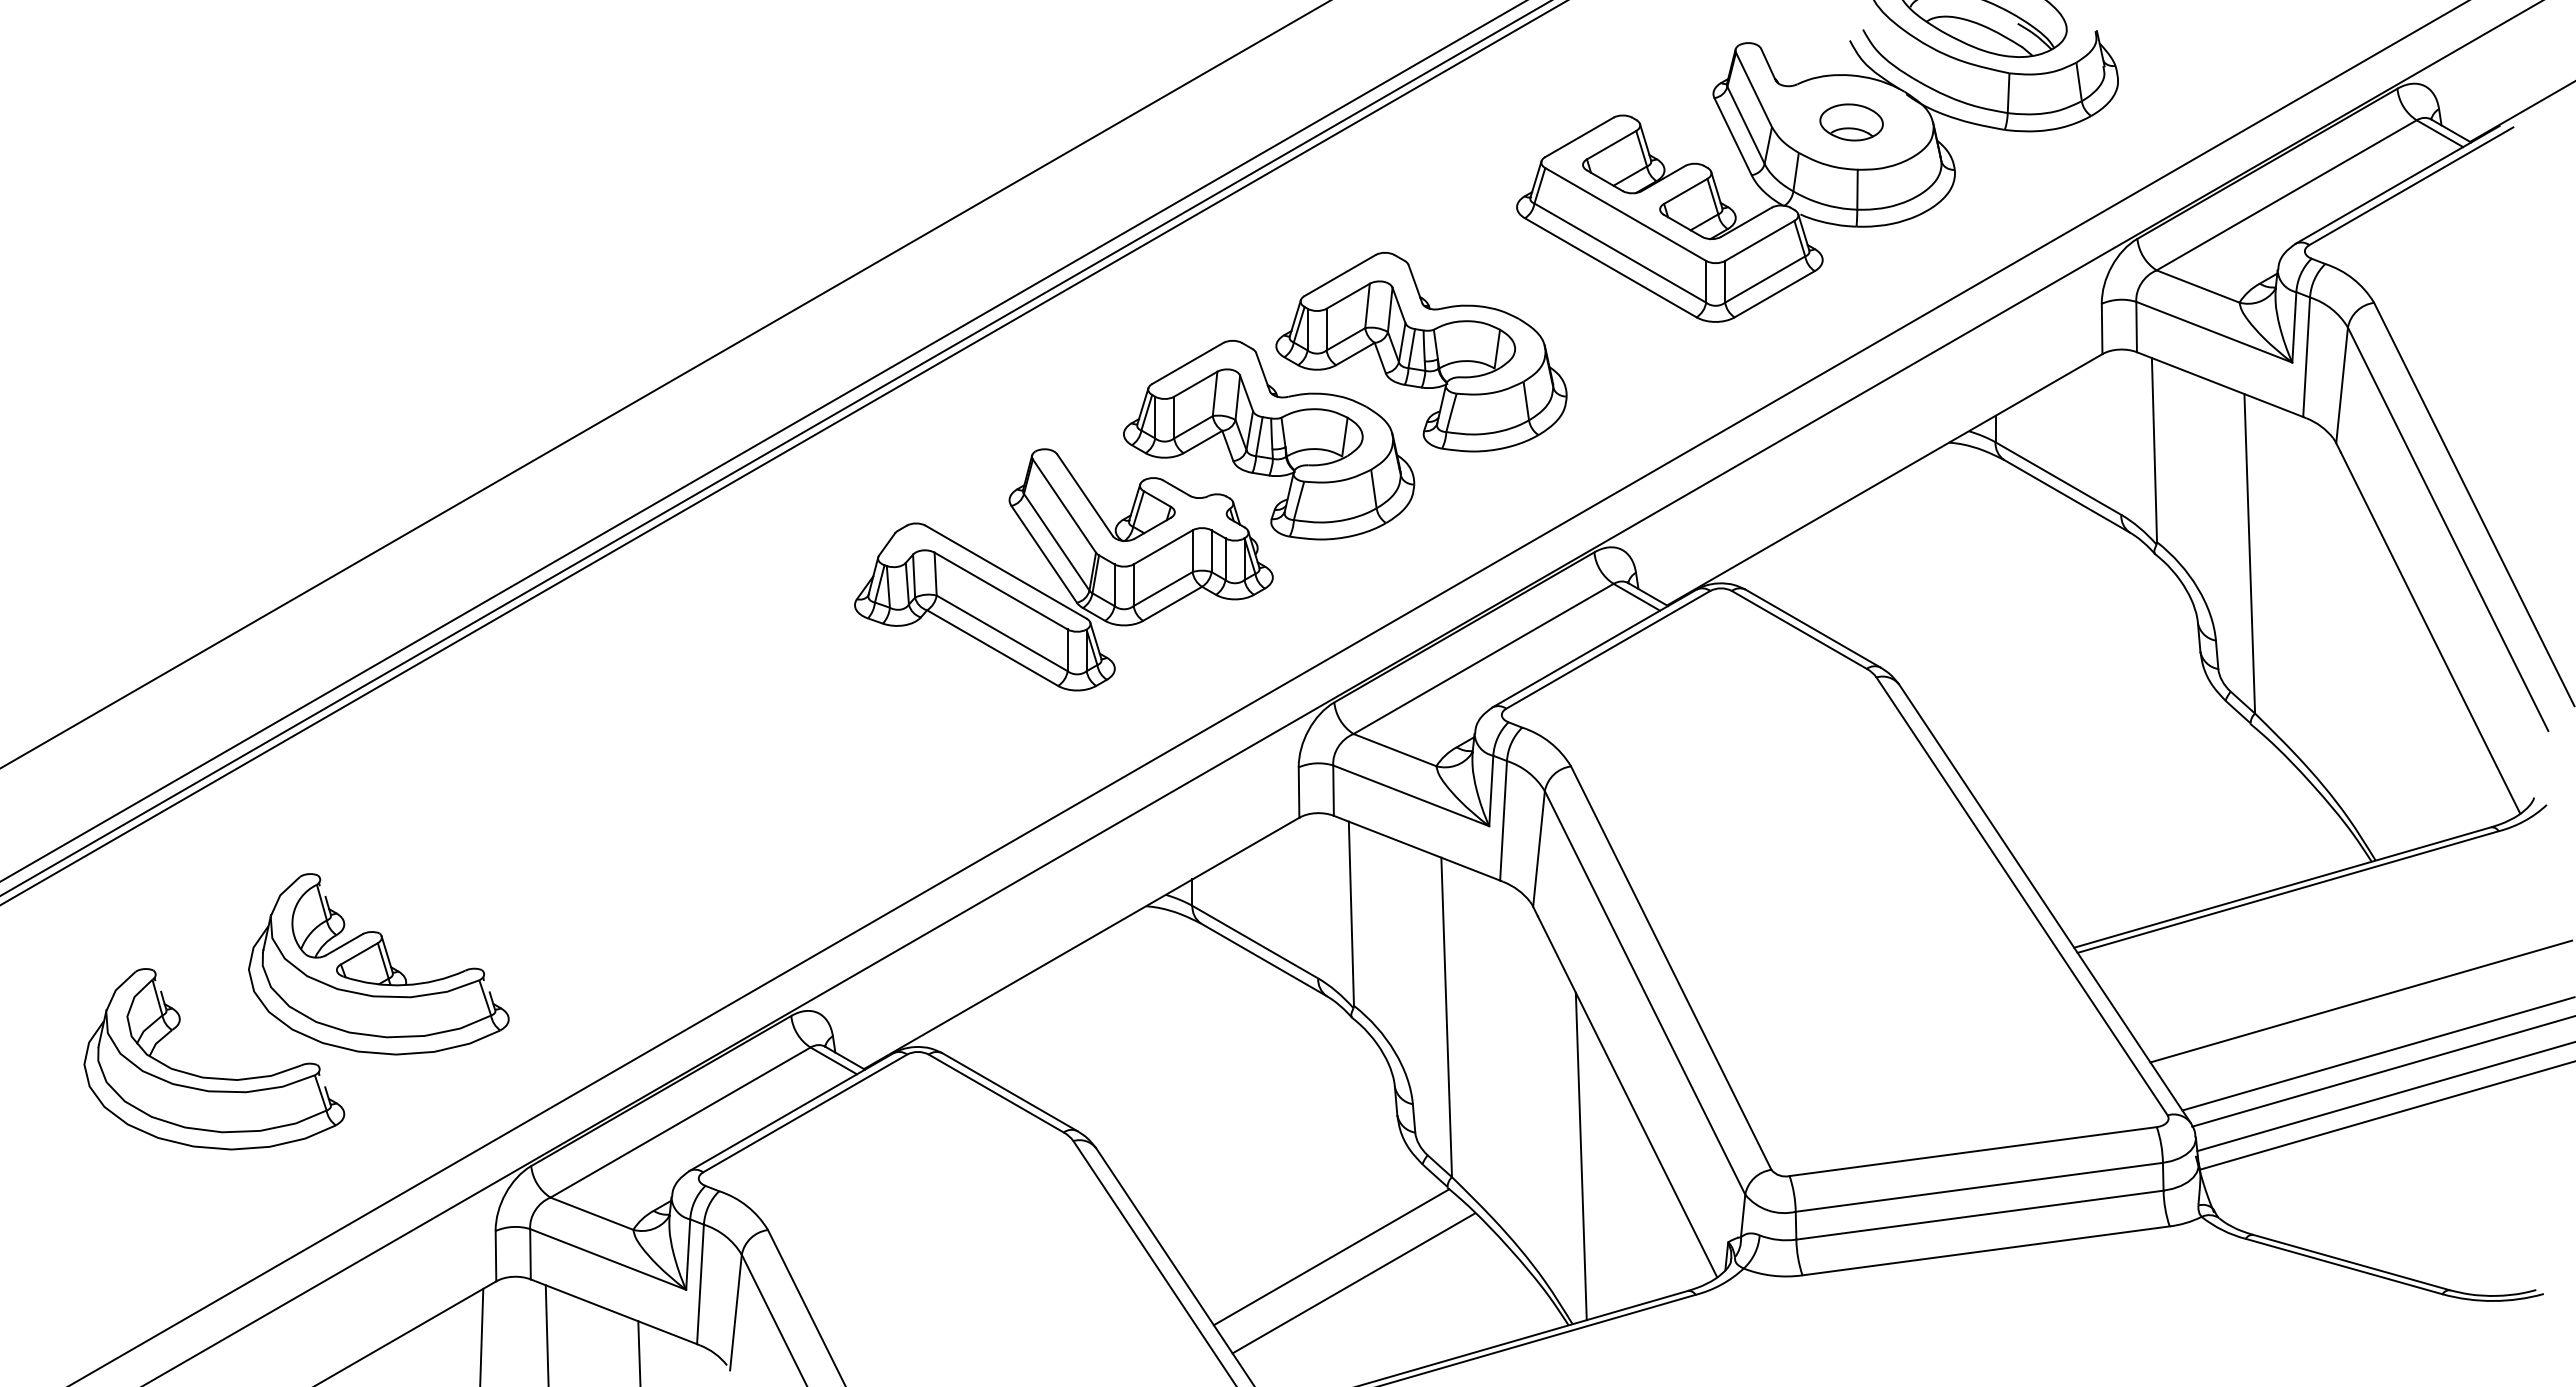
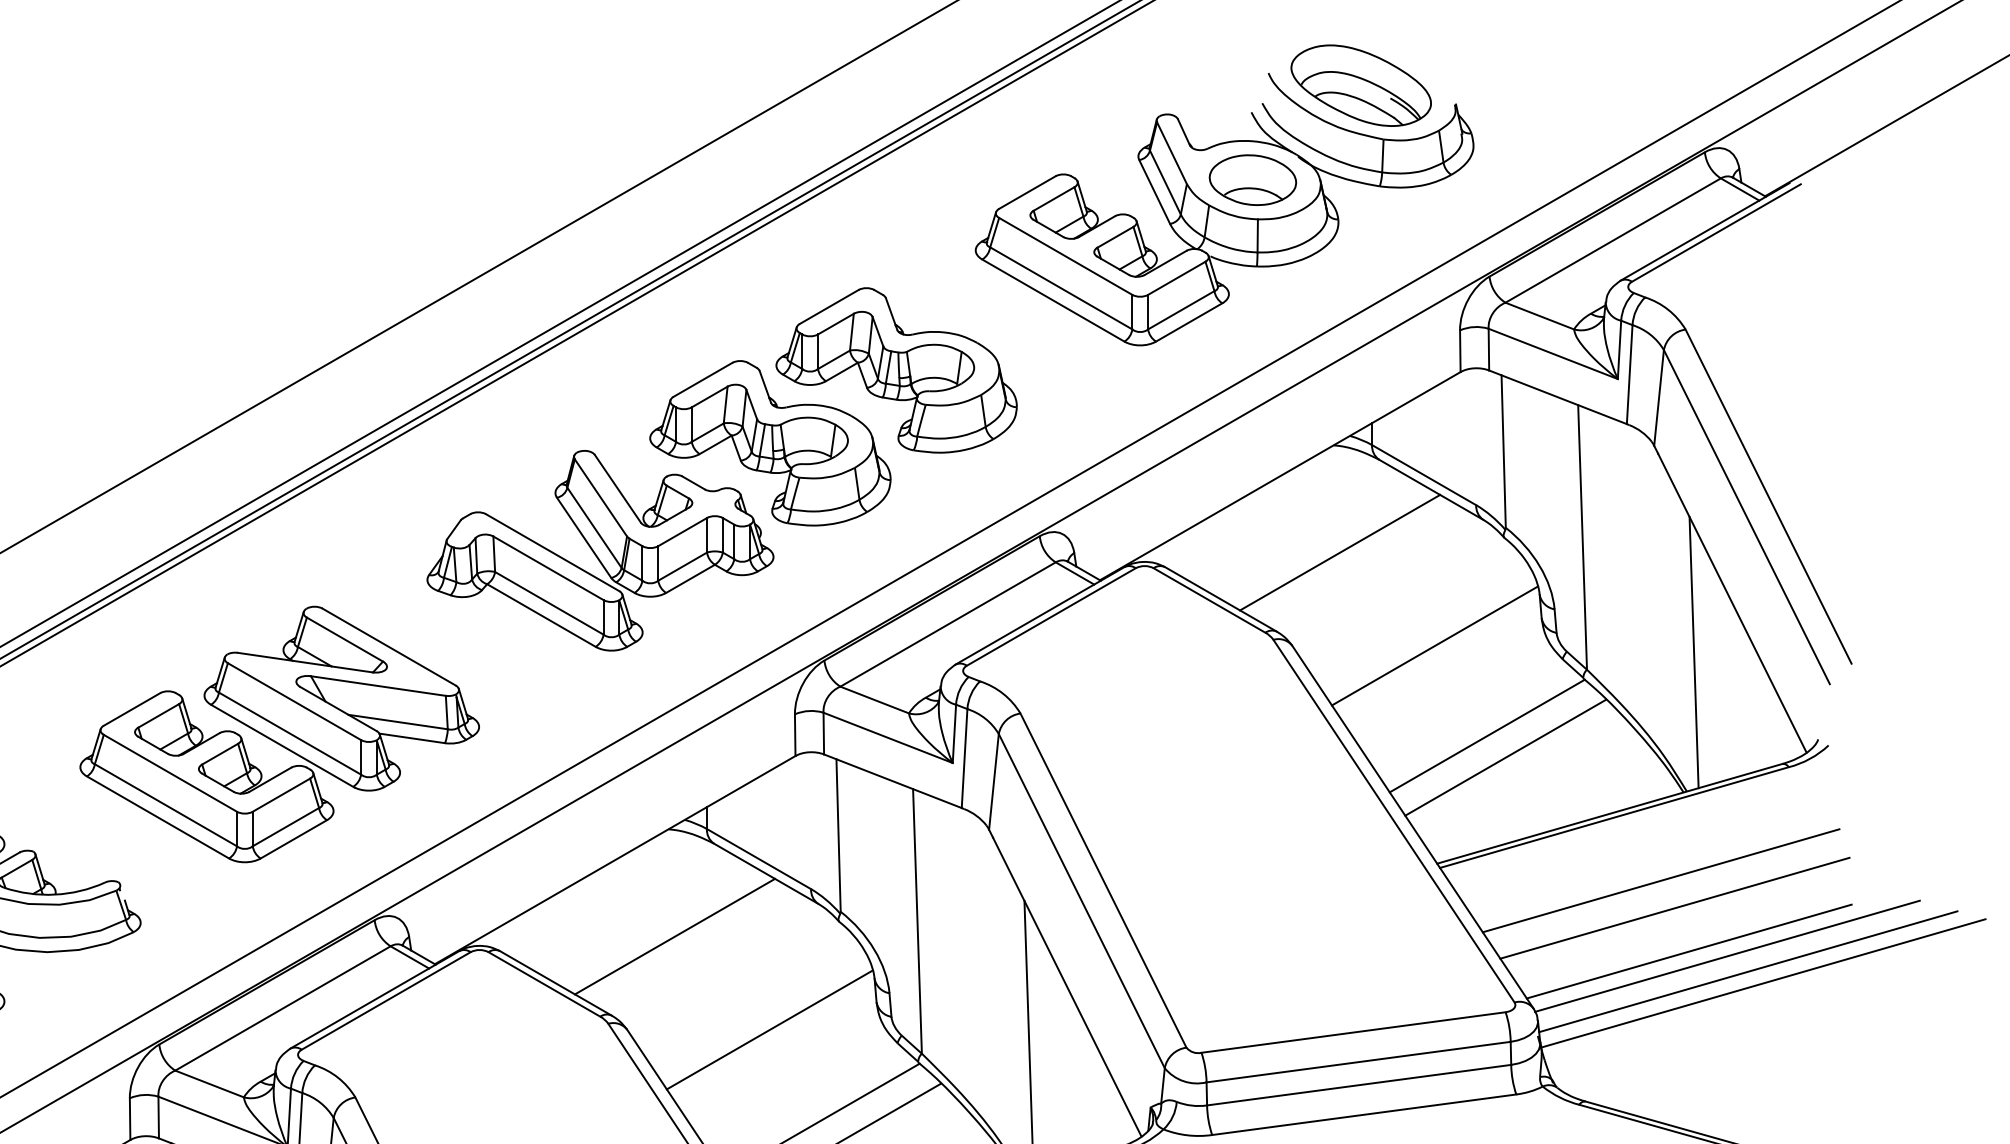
part: (1851, 122) -> (1252, 180), size x1.67
line: (1956, 571) -> (1339, 552), added
line: (2071, 684) -> (1434, 645), added
line: (2383, 692) -> (1693, 652), added
part: (676, 791) -> (279, 734), added
line: (2134, 793) -> (1487, 735), added
line: (2156, 819) -> (1505, 757), added
line: (2344, 968) -> (1661, 880), added
line: (1153, 1035) -> (674, 936), added
line: (1268, 1148) -> (769, 1029), added

